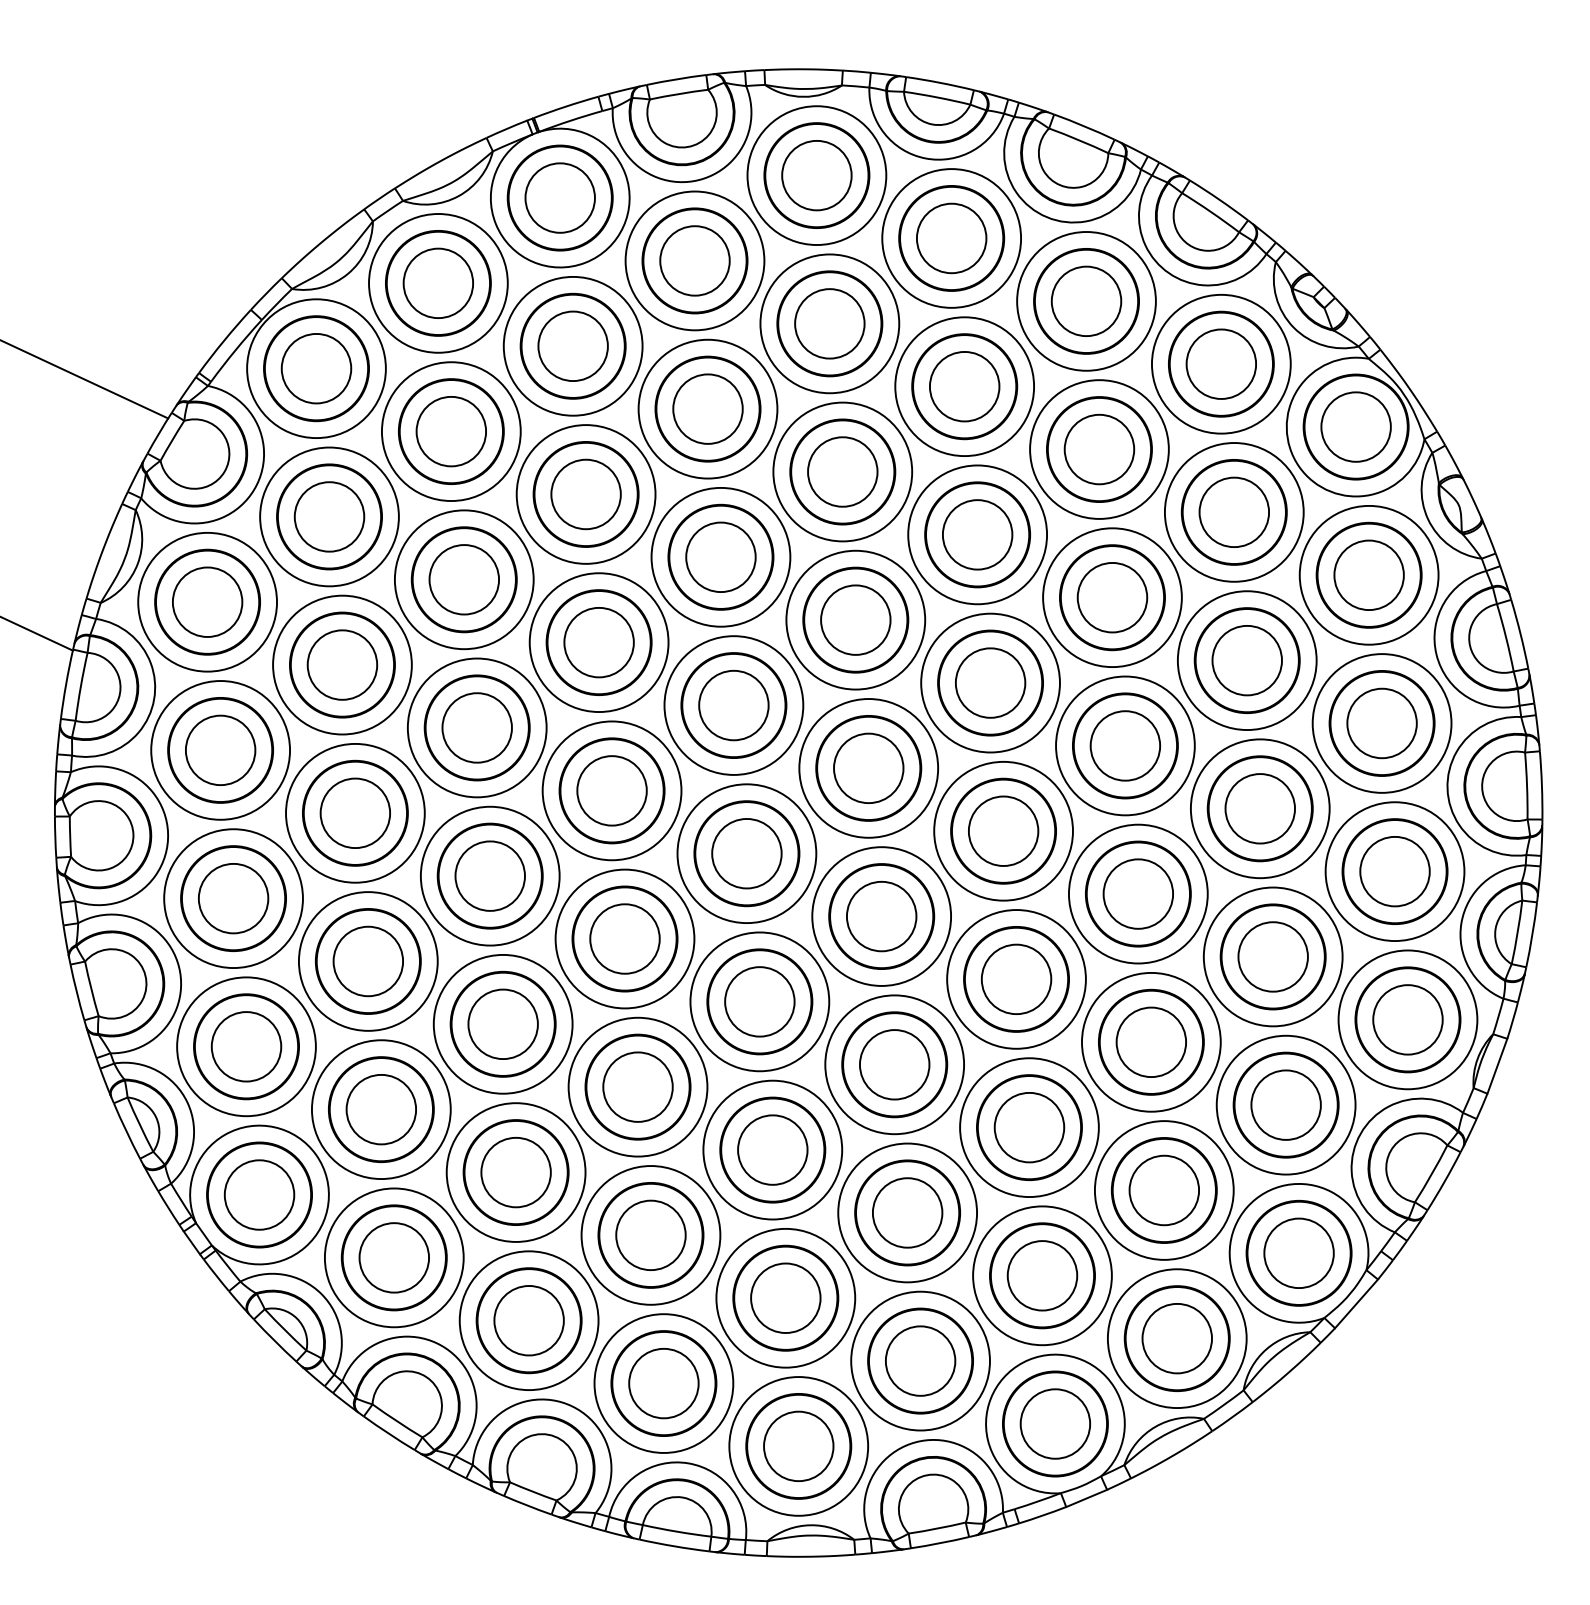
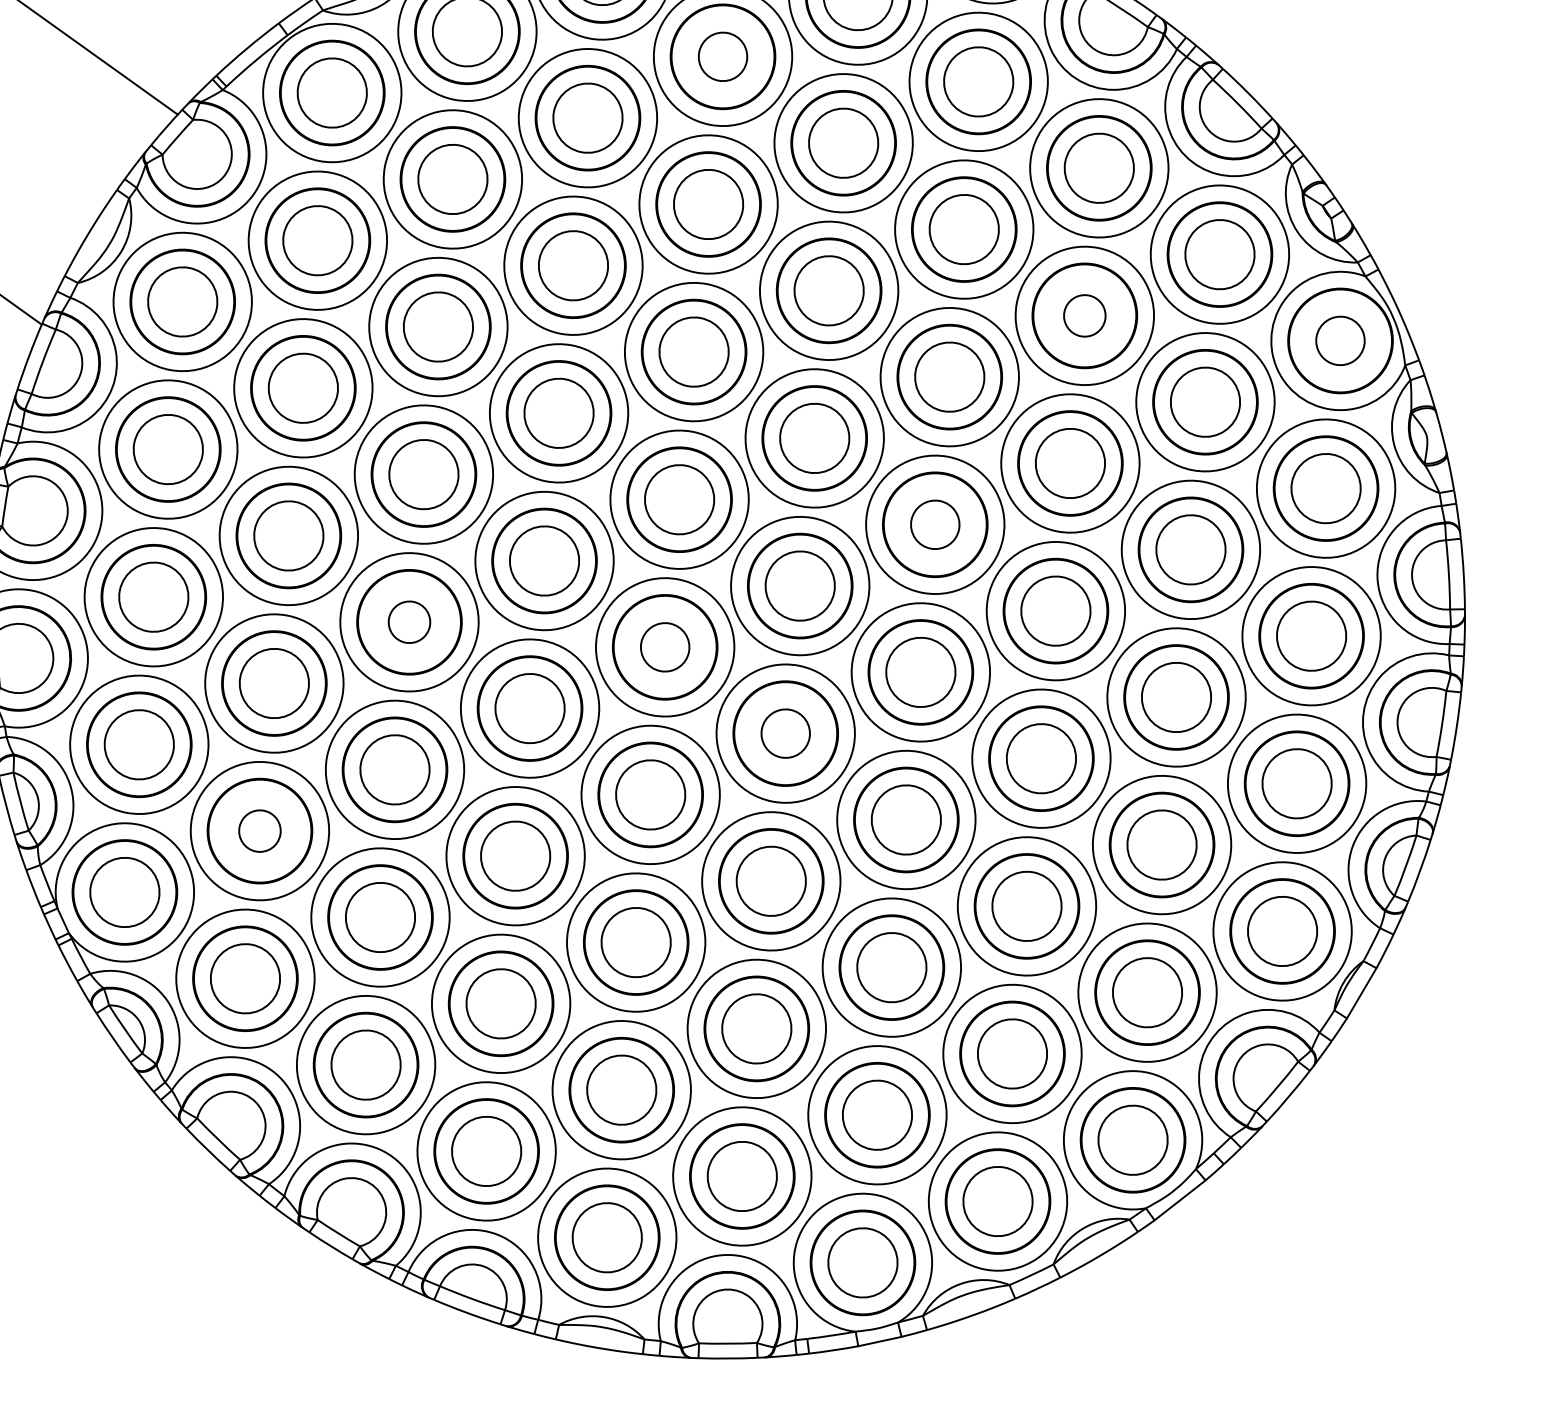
circle: (694, 260) -> (722, 56), size x0.7
circle: (1355, 426) -> (1340, 340), size x0.7
circle: (1099, 449) -> (1084, 315), size x0.6
circle: (990, 682) -> (935, 524), size x0.7
circle: (746, 853) -> (664, 647), size x0.7
circle: (489, 875) -> (408, 621), size x0.6
circle: (881, 916) -> (785, 733), size x0.7
circle: (381, 1109) -> (260, 831), size x0.6

